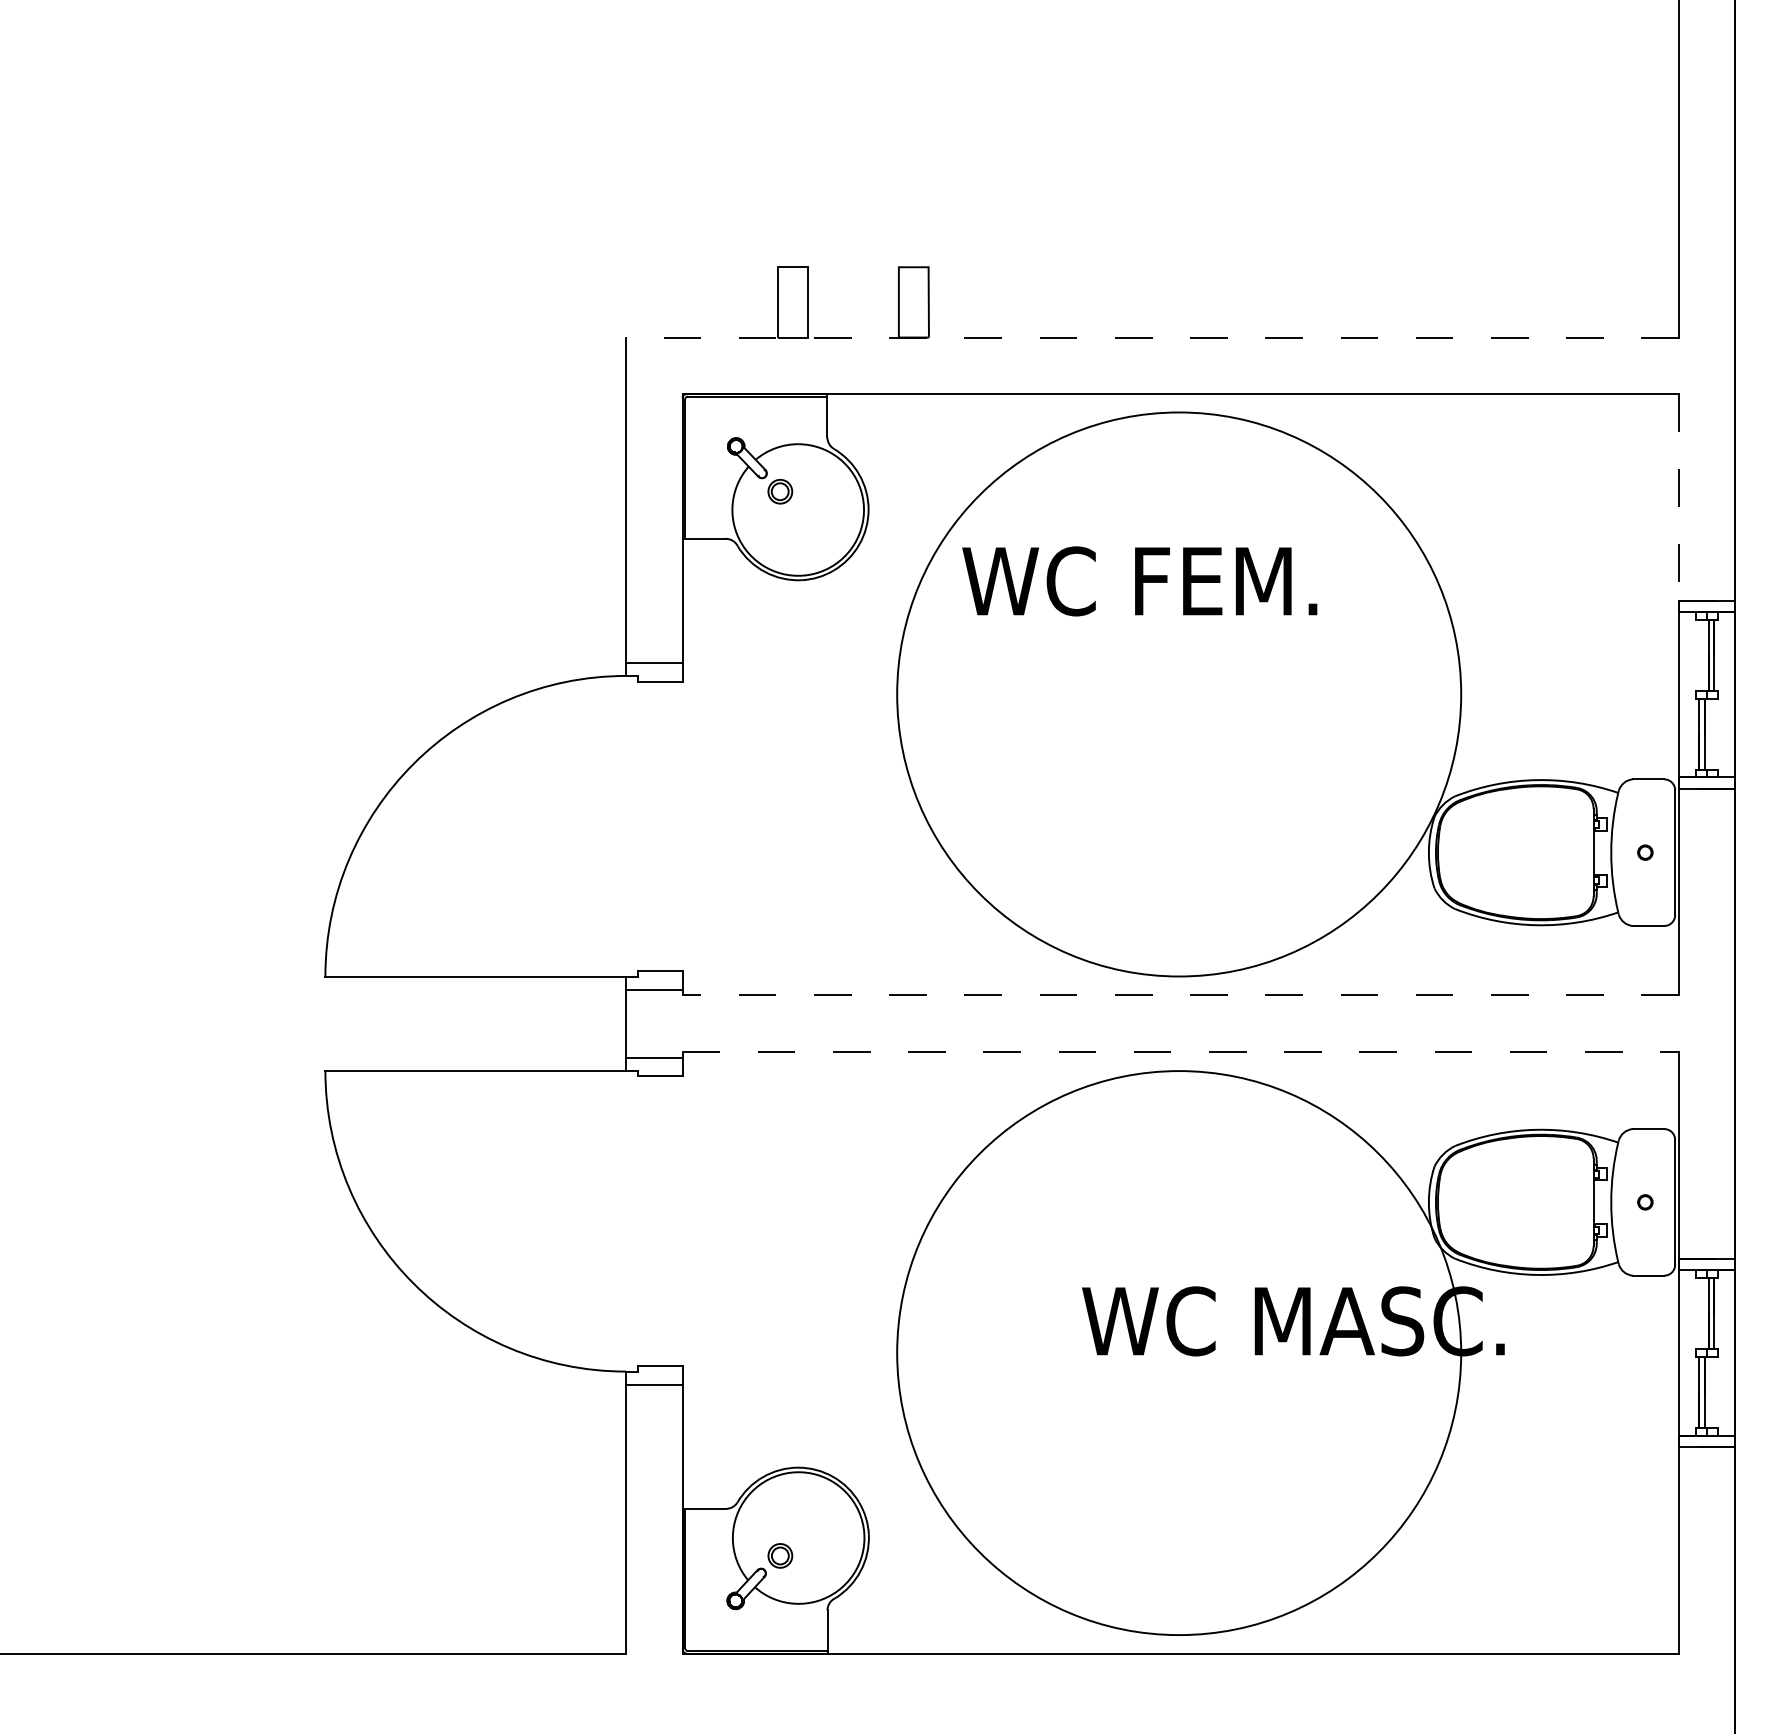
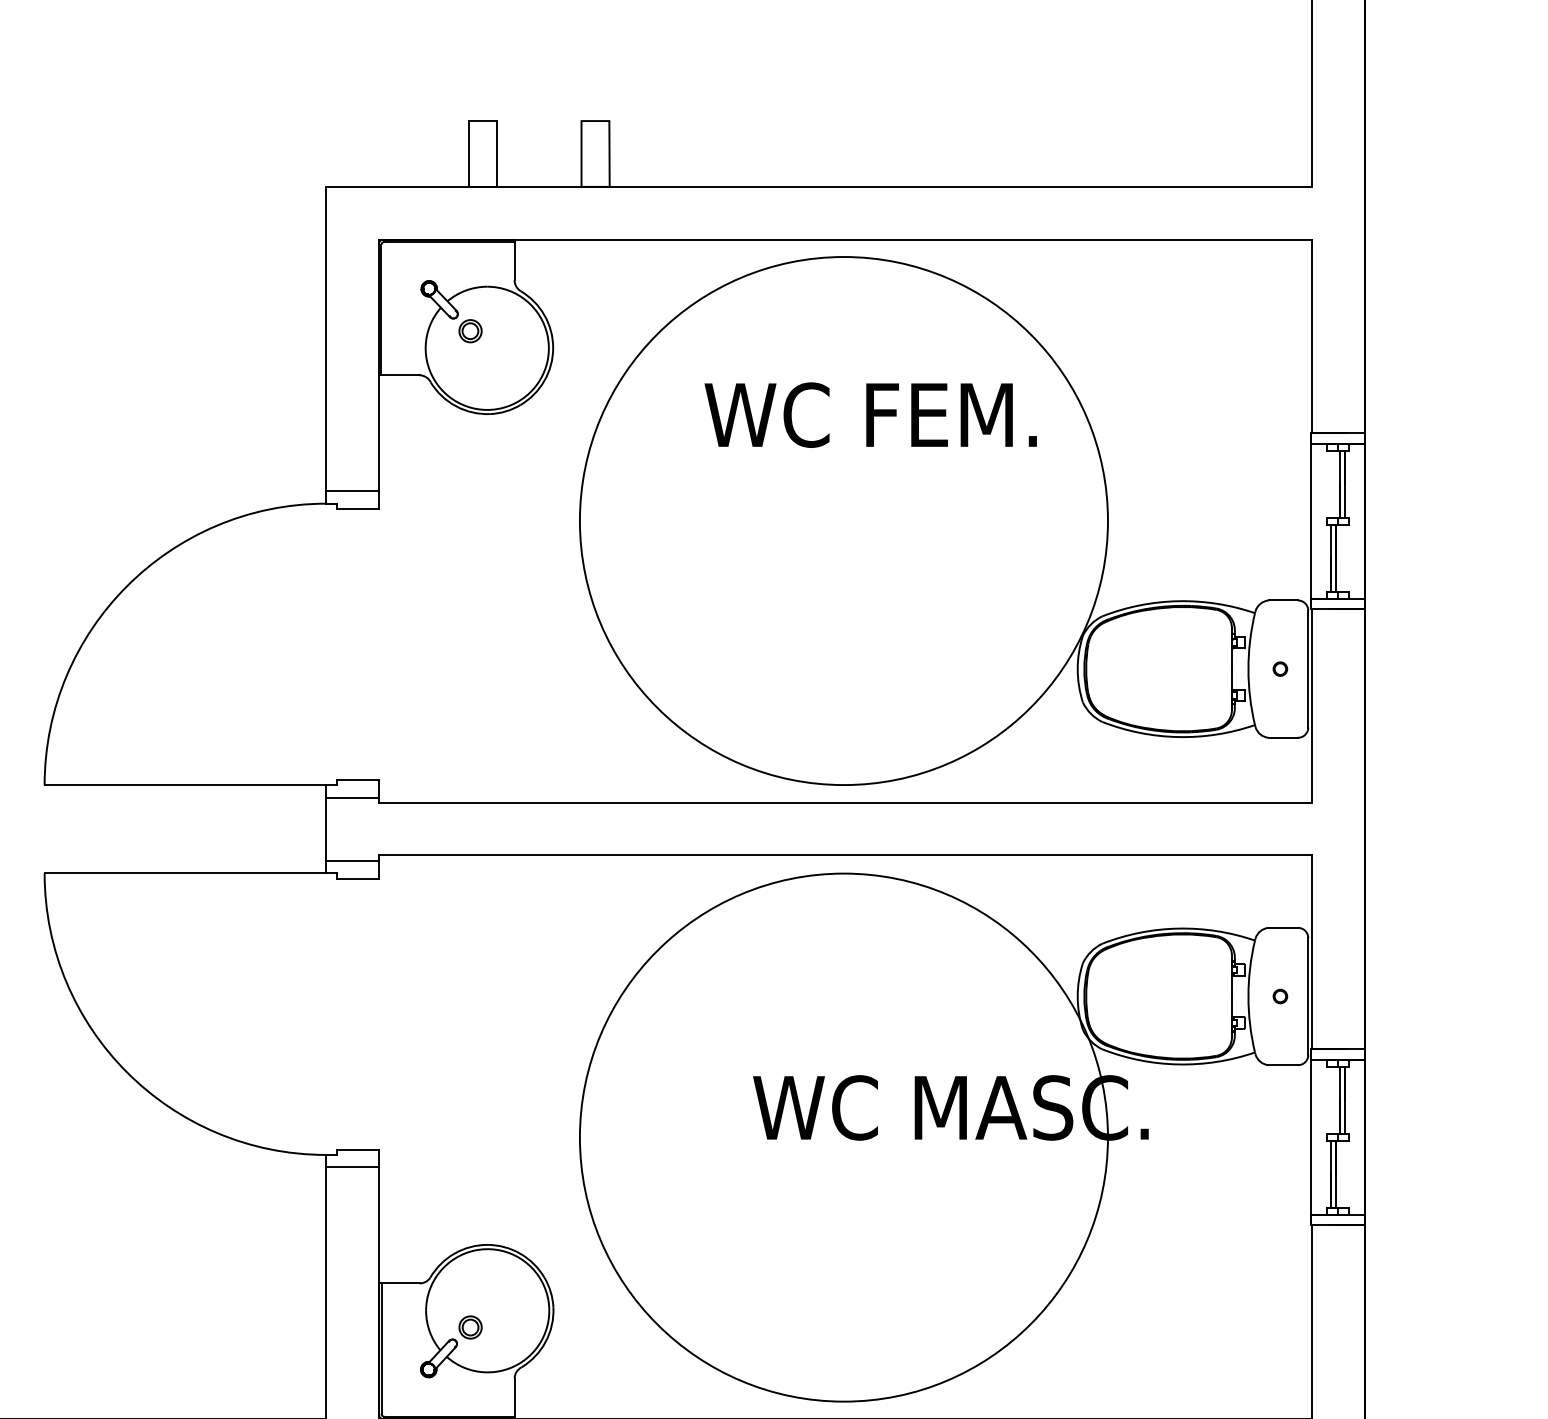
line: (1152, 337) -> (818, 186), dashed -> solid
line: (1678, 497) -> (1311, 336), dashed -> solid
text: (1139, 581) -> (870, 415), moved
line: (1180, 995) -> (845, 802), dashed -> solid
line: (1181, 1051) -> (846, 855), dashed -> solid

